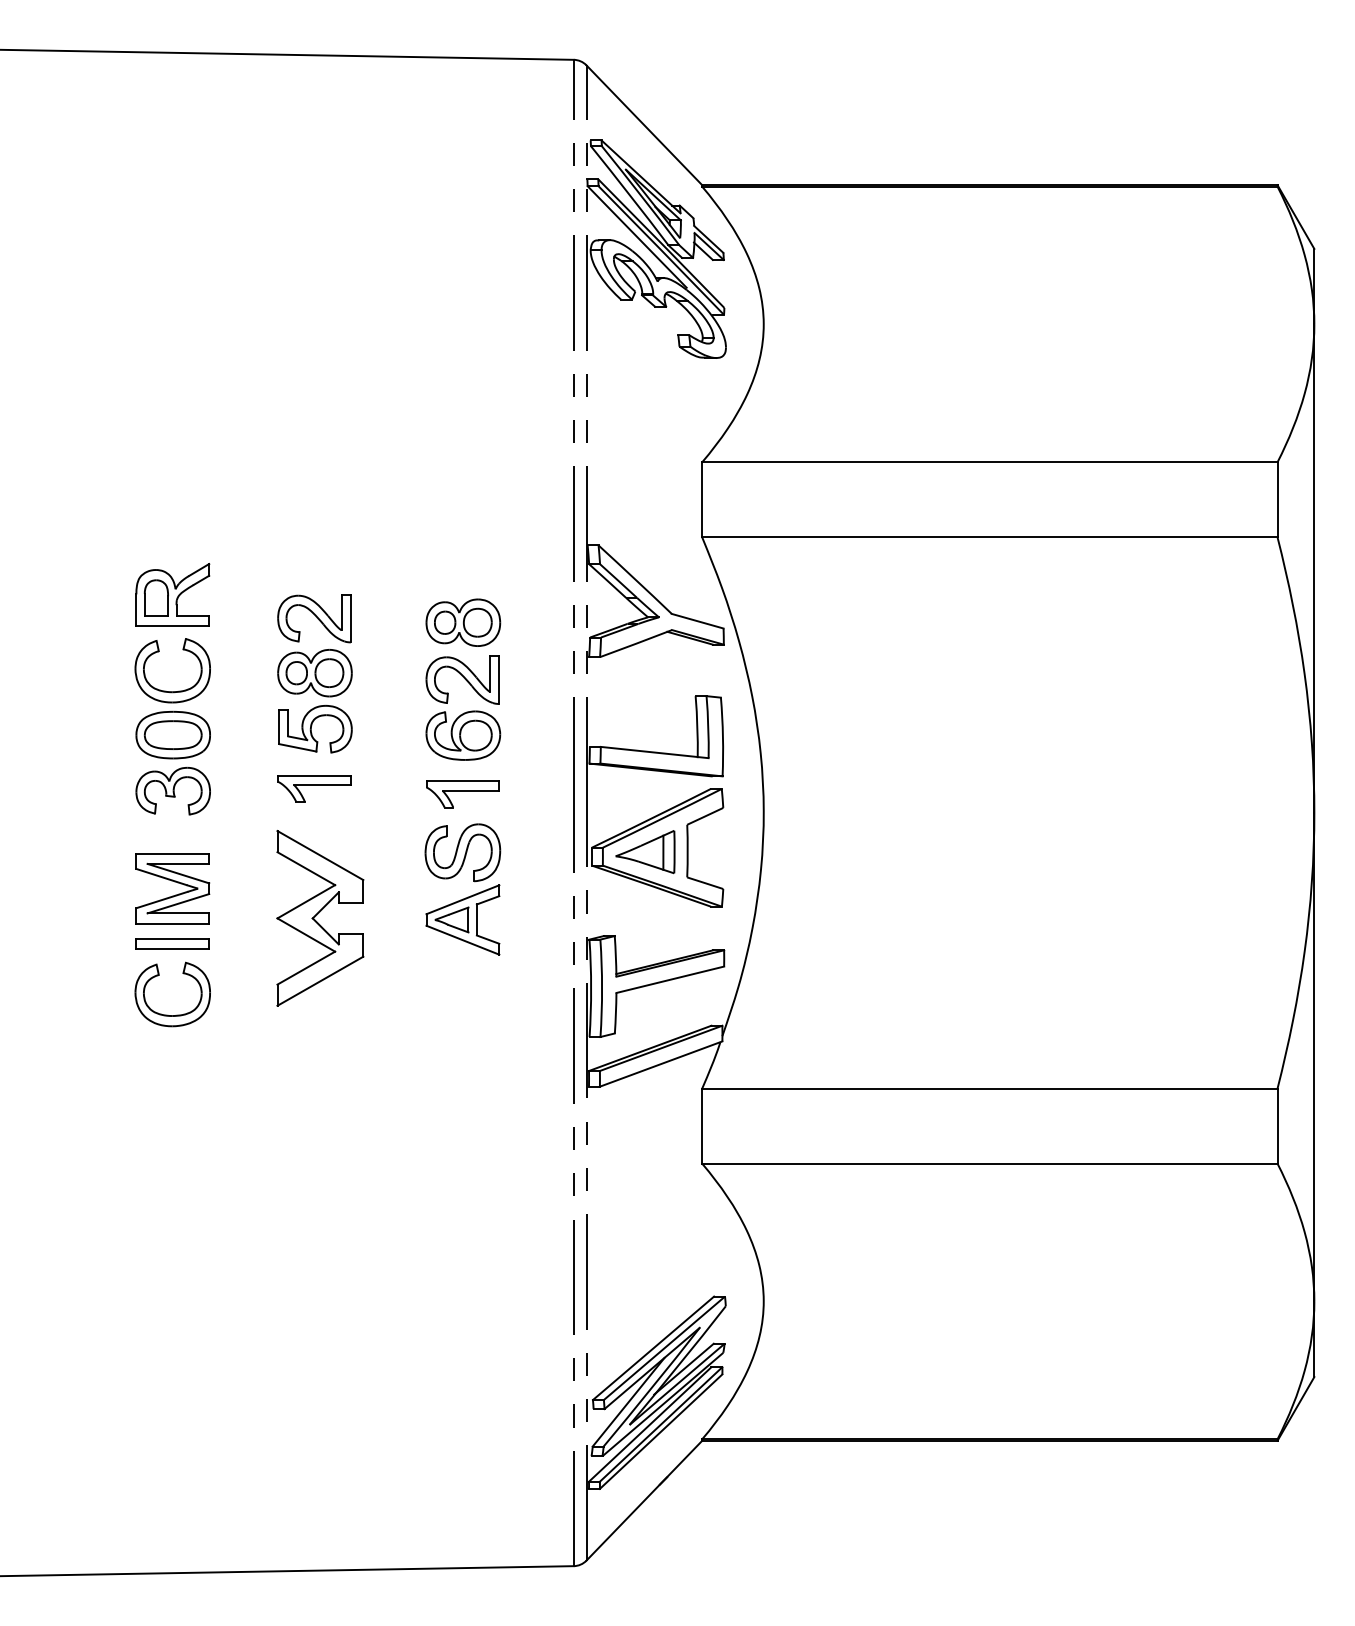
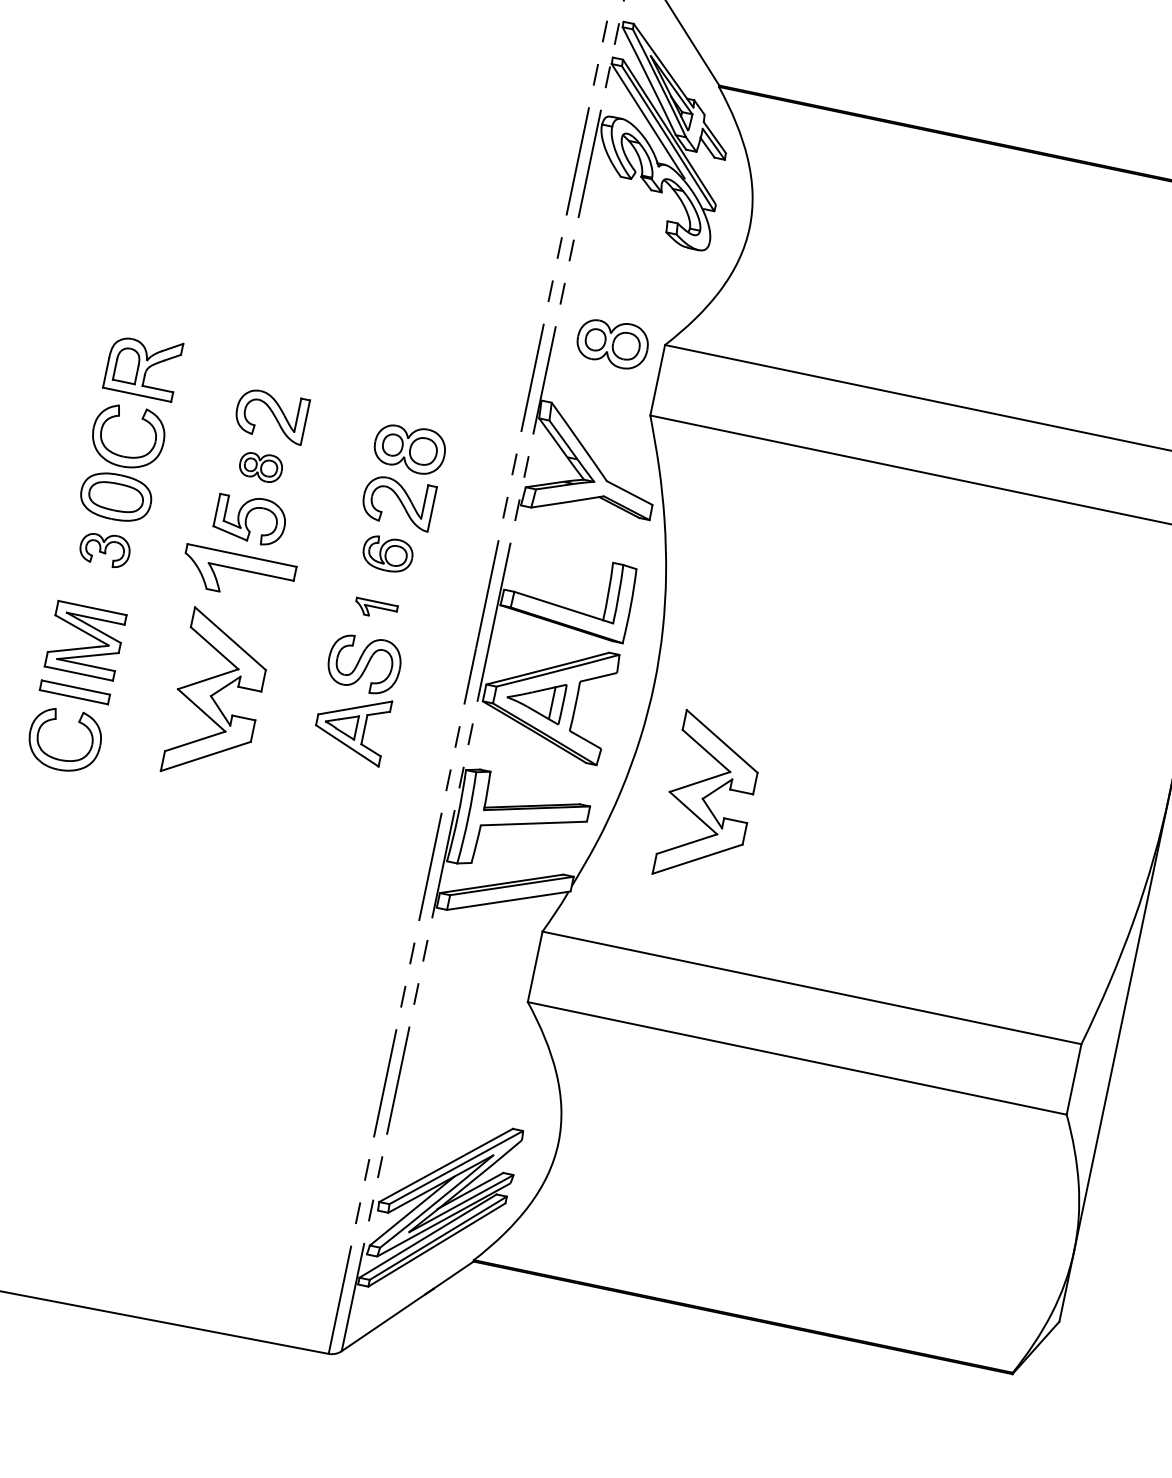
part: (648, 471) -> (612, 343), added
part: (314, 673) -> (260, 467), size x0.6
part: (463, 735) -> (387, 554), size x0.7
part: (314, 788) -> (238, 574), size x1.6
part: (172, 790) -> (104, 548), size x0.7
part: (462, 794) -> (375, 609), size x0.6
part: (845, 918) -> (709, 800), added

